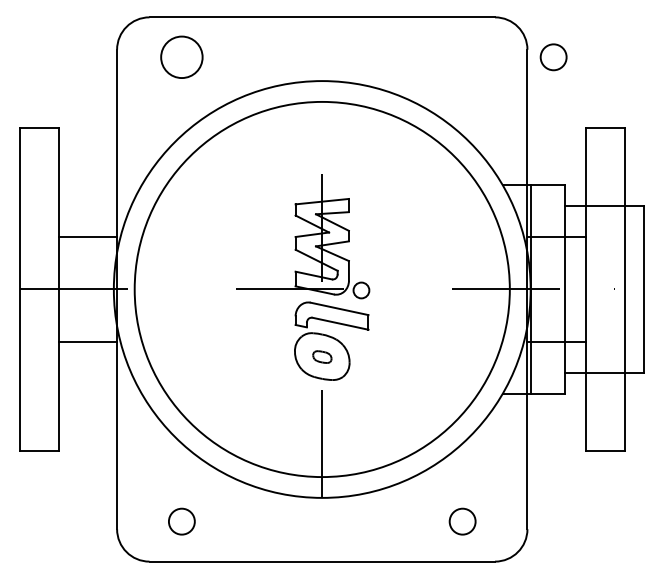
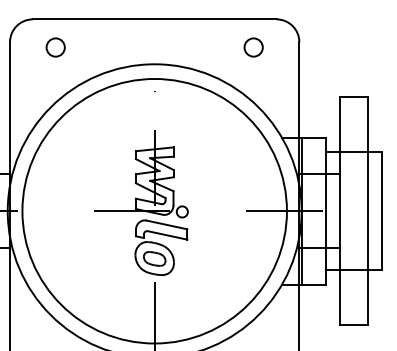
circle: (181, 57) -> (55, 47), size x0.62
circle: (553, 57) -> (253, 47), moved
part: (322, 356) -> (154, 258), size x1.67

